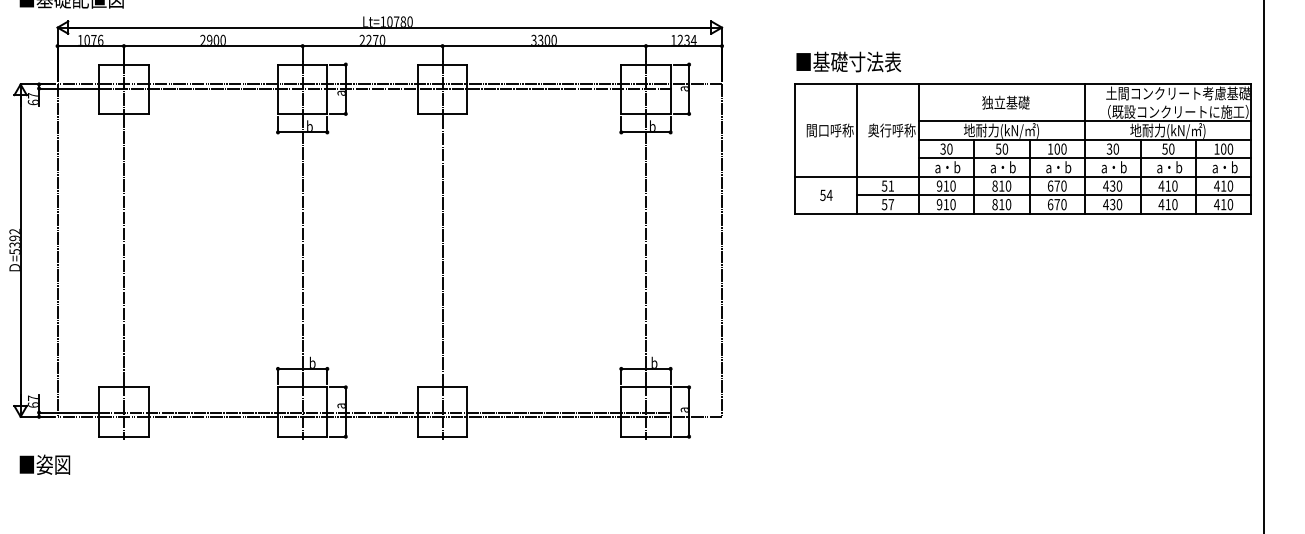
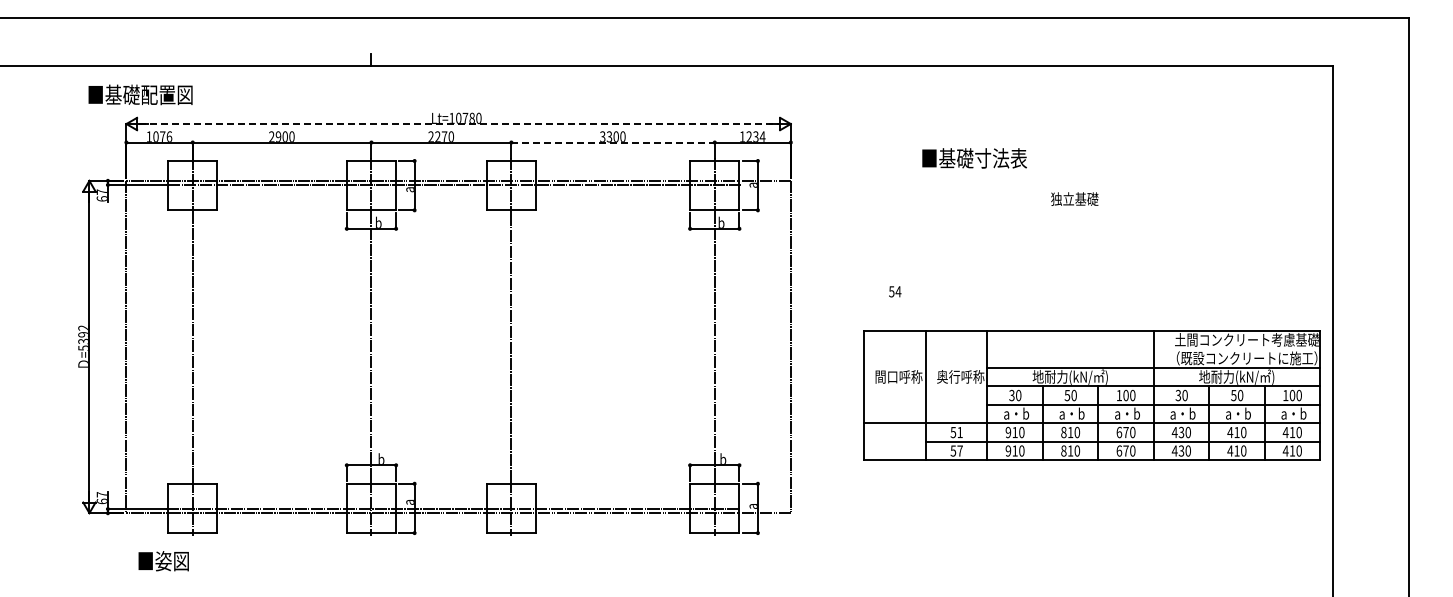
line: (389, 28) -> (458, 124), solid -> dashed
line: (544, 46) -> (613, 142), solid -> dashed
text: (848, 62) -> (974, 158), moved
part: (1022, 149) -> (1091, 395), moved
text: (44, 465) -> (163, 561), moved

